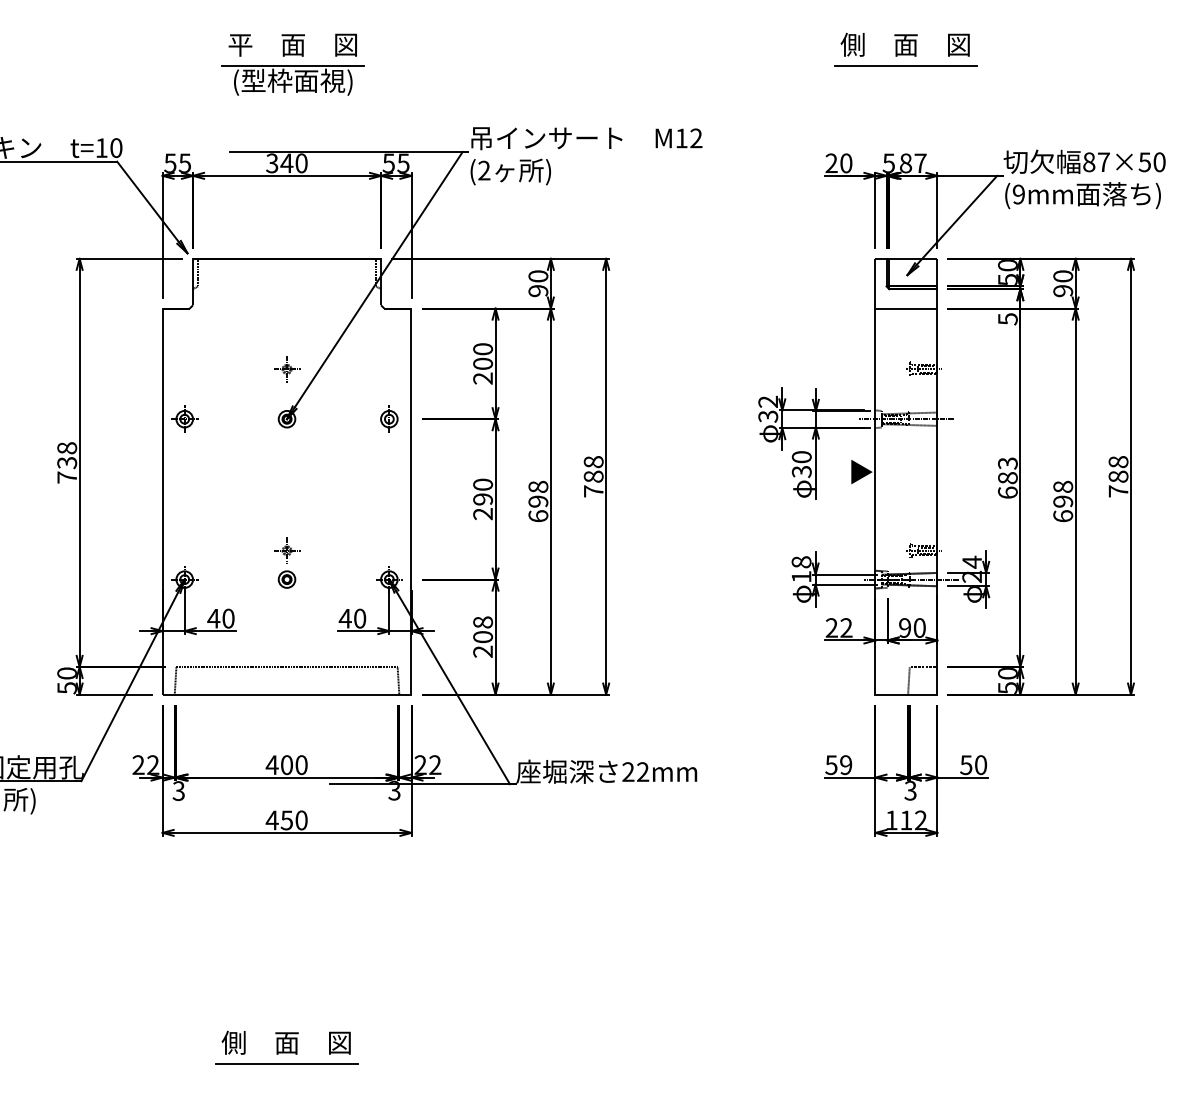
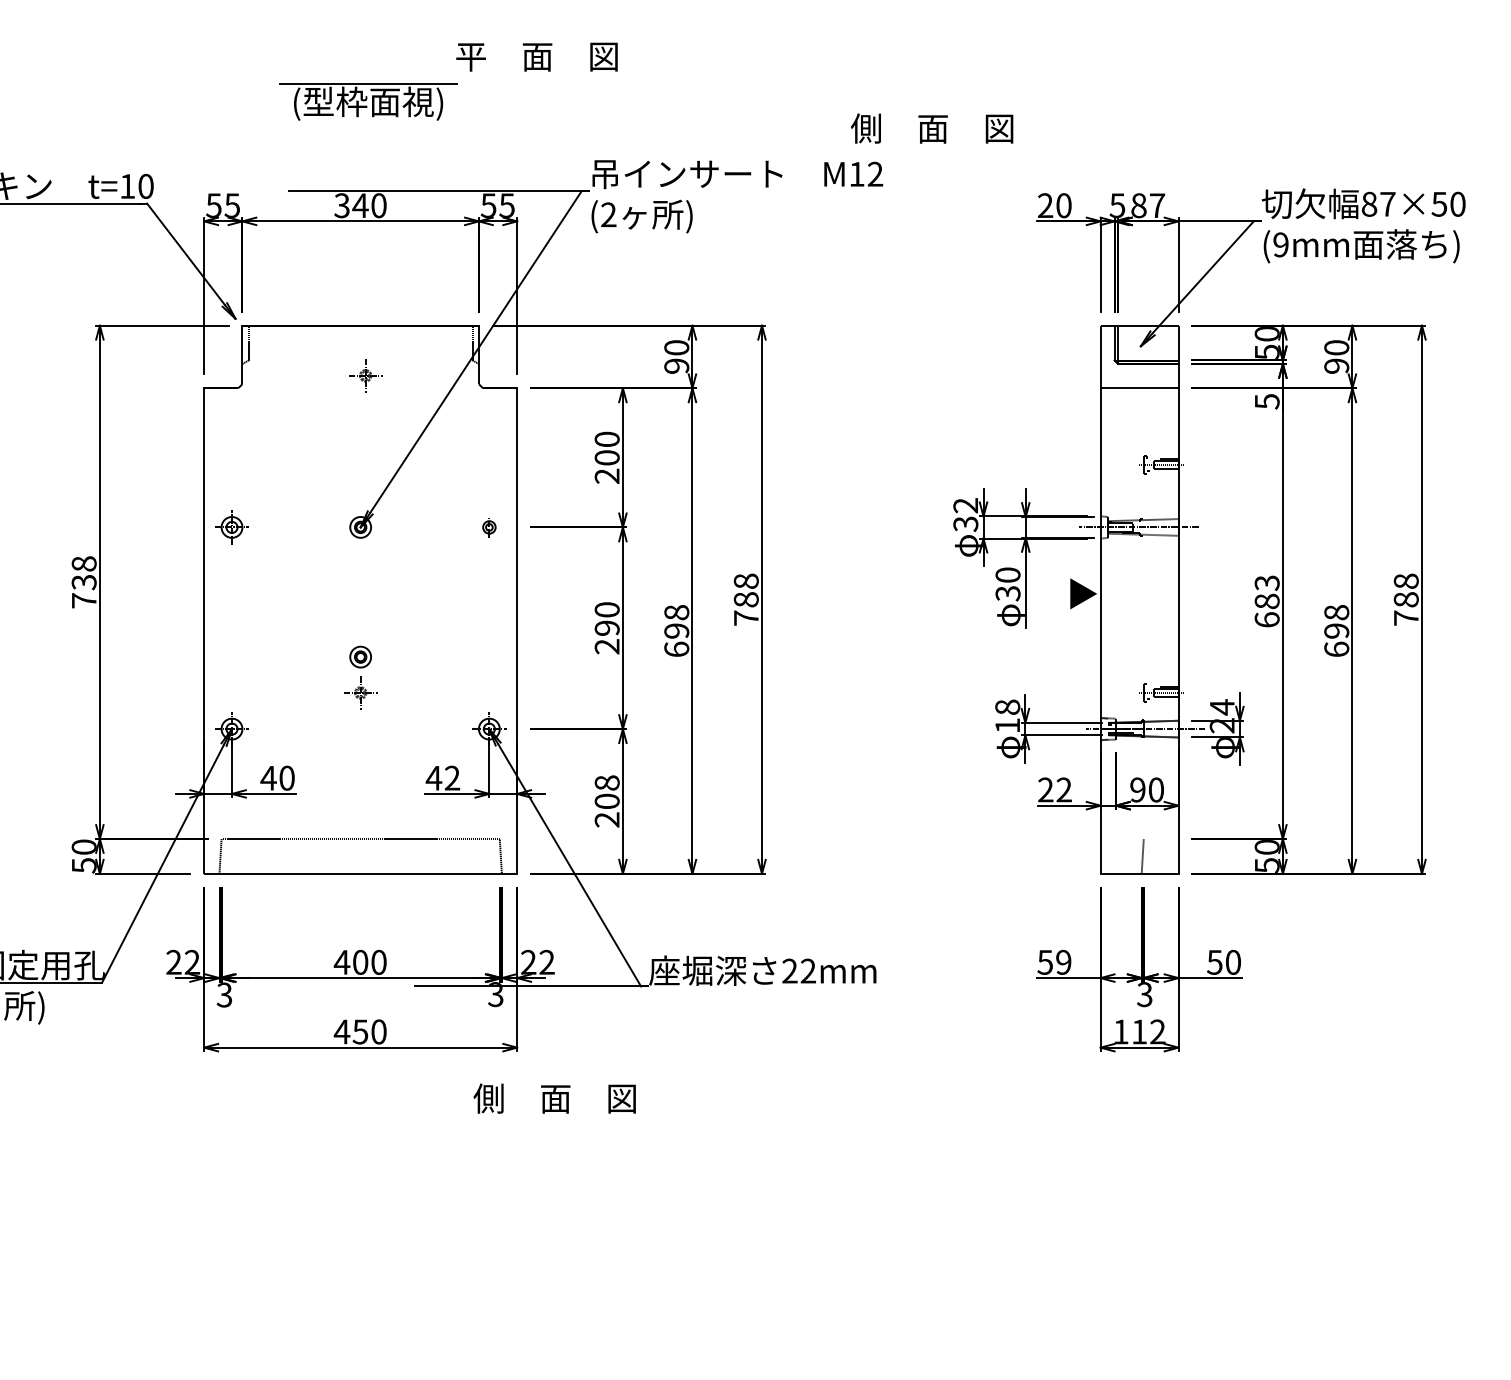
text: (292, 44) -> (536, 56), moved
text: (905, 44) -> (932, 128), moved
line: (906, 66) -> (1139, 83), removed
part: (286, 369) -> (365, 375), moved
part: (389, 419) -> (489, 527), size x0.6
part: (286, 579) -> (360, 656), moved
text: (360, 618) -> (452, 777), 40 -> 42
text: (286, 1042) -> (554, 1098), moved
line: (286, 1064) -> (360, 1338), removed

